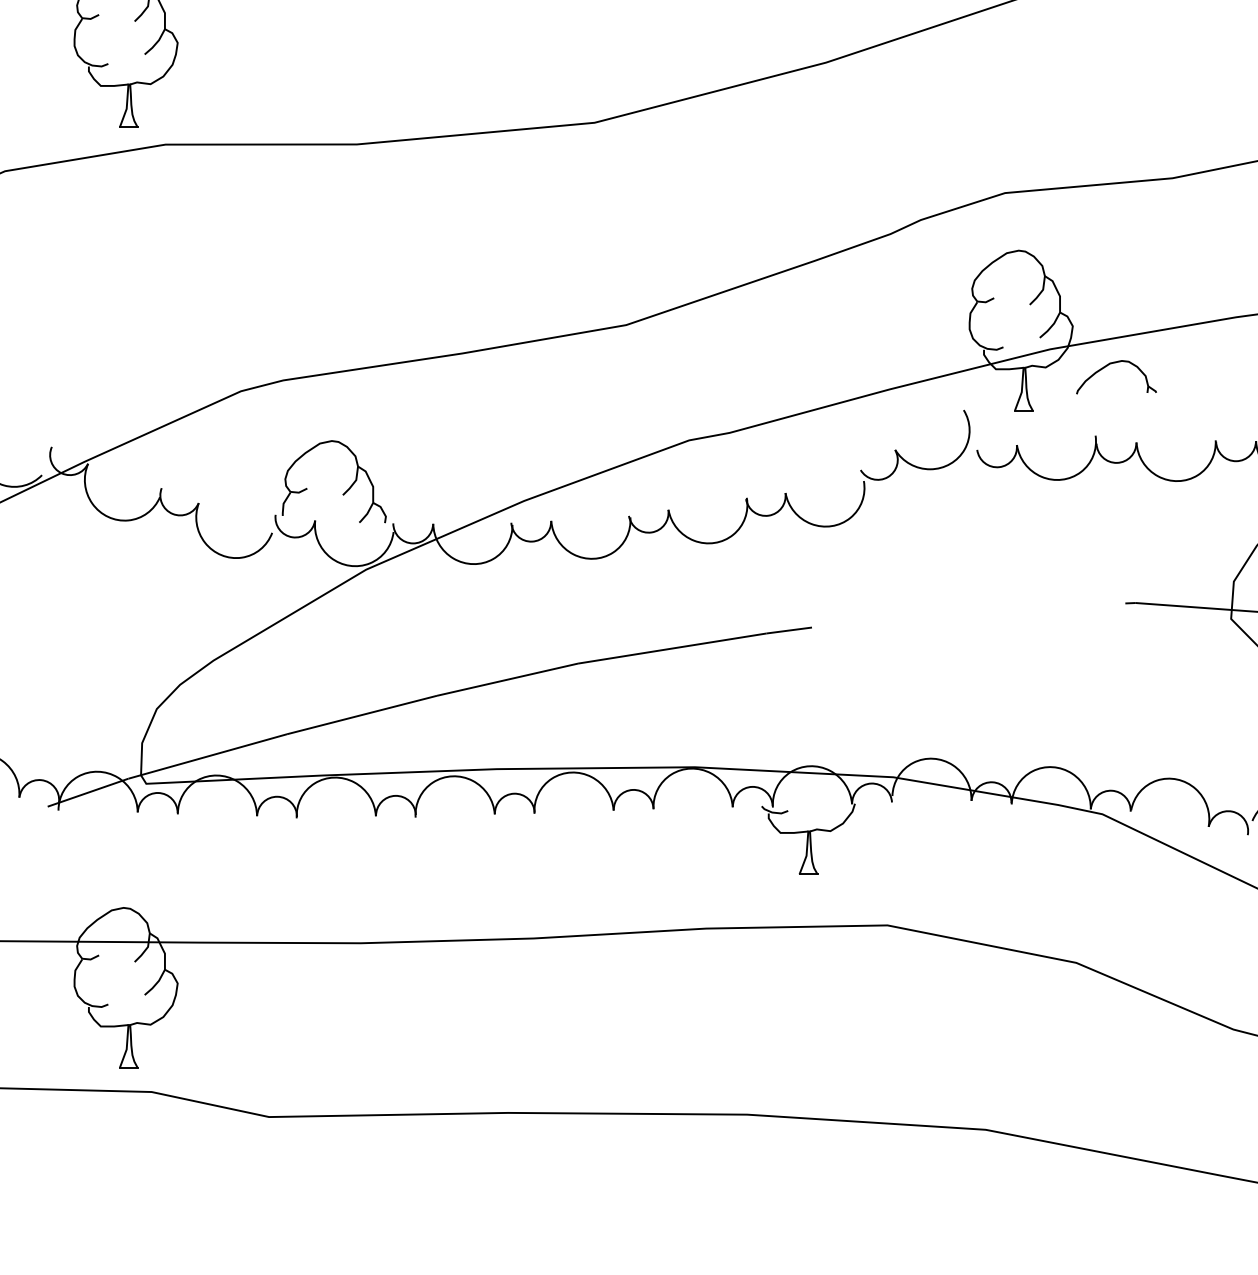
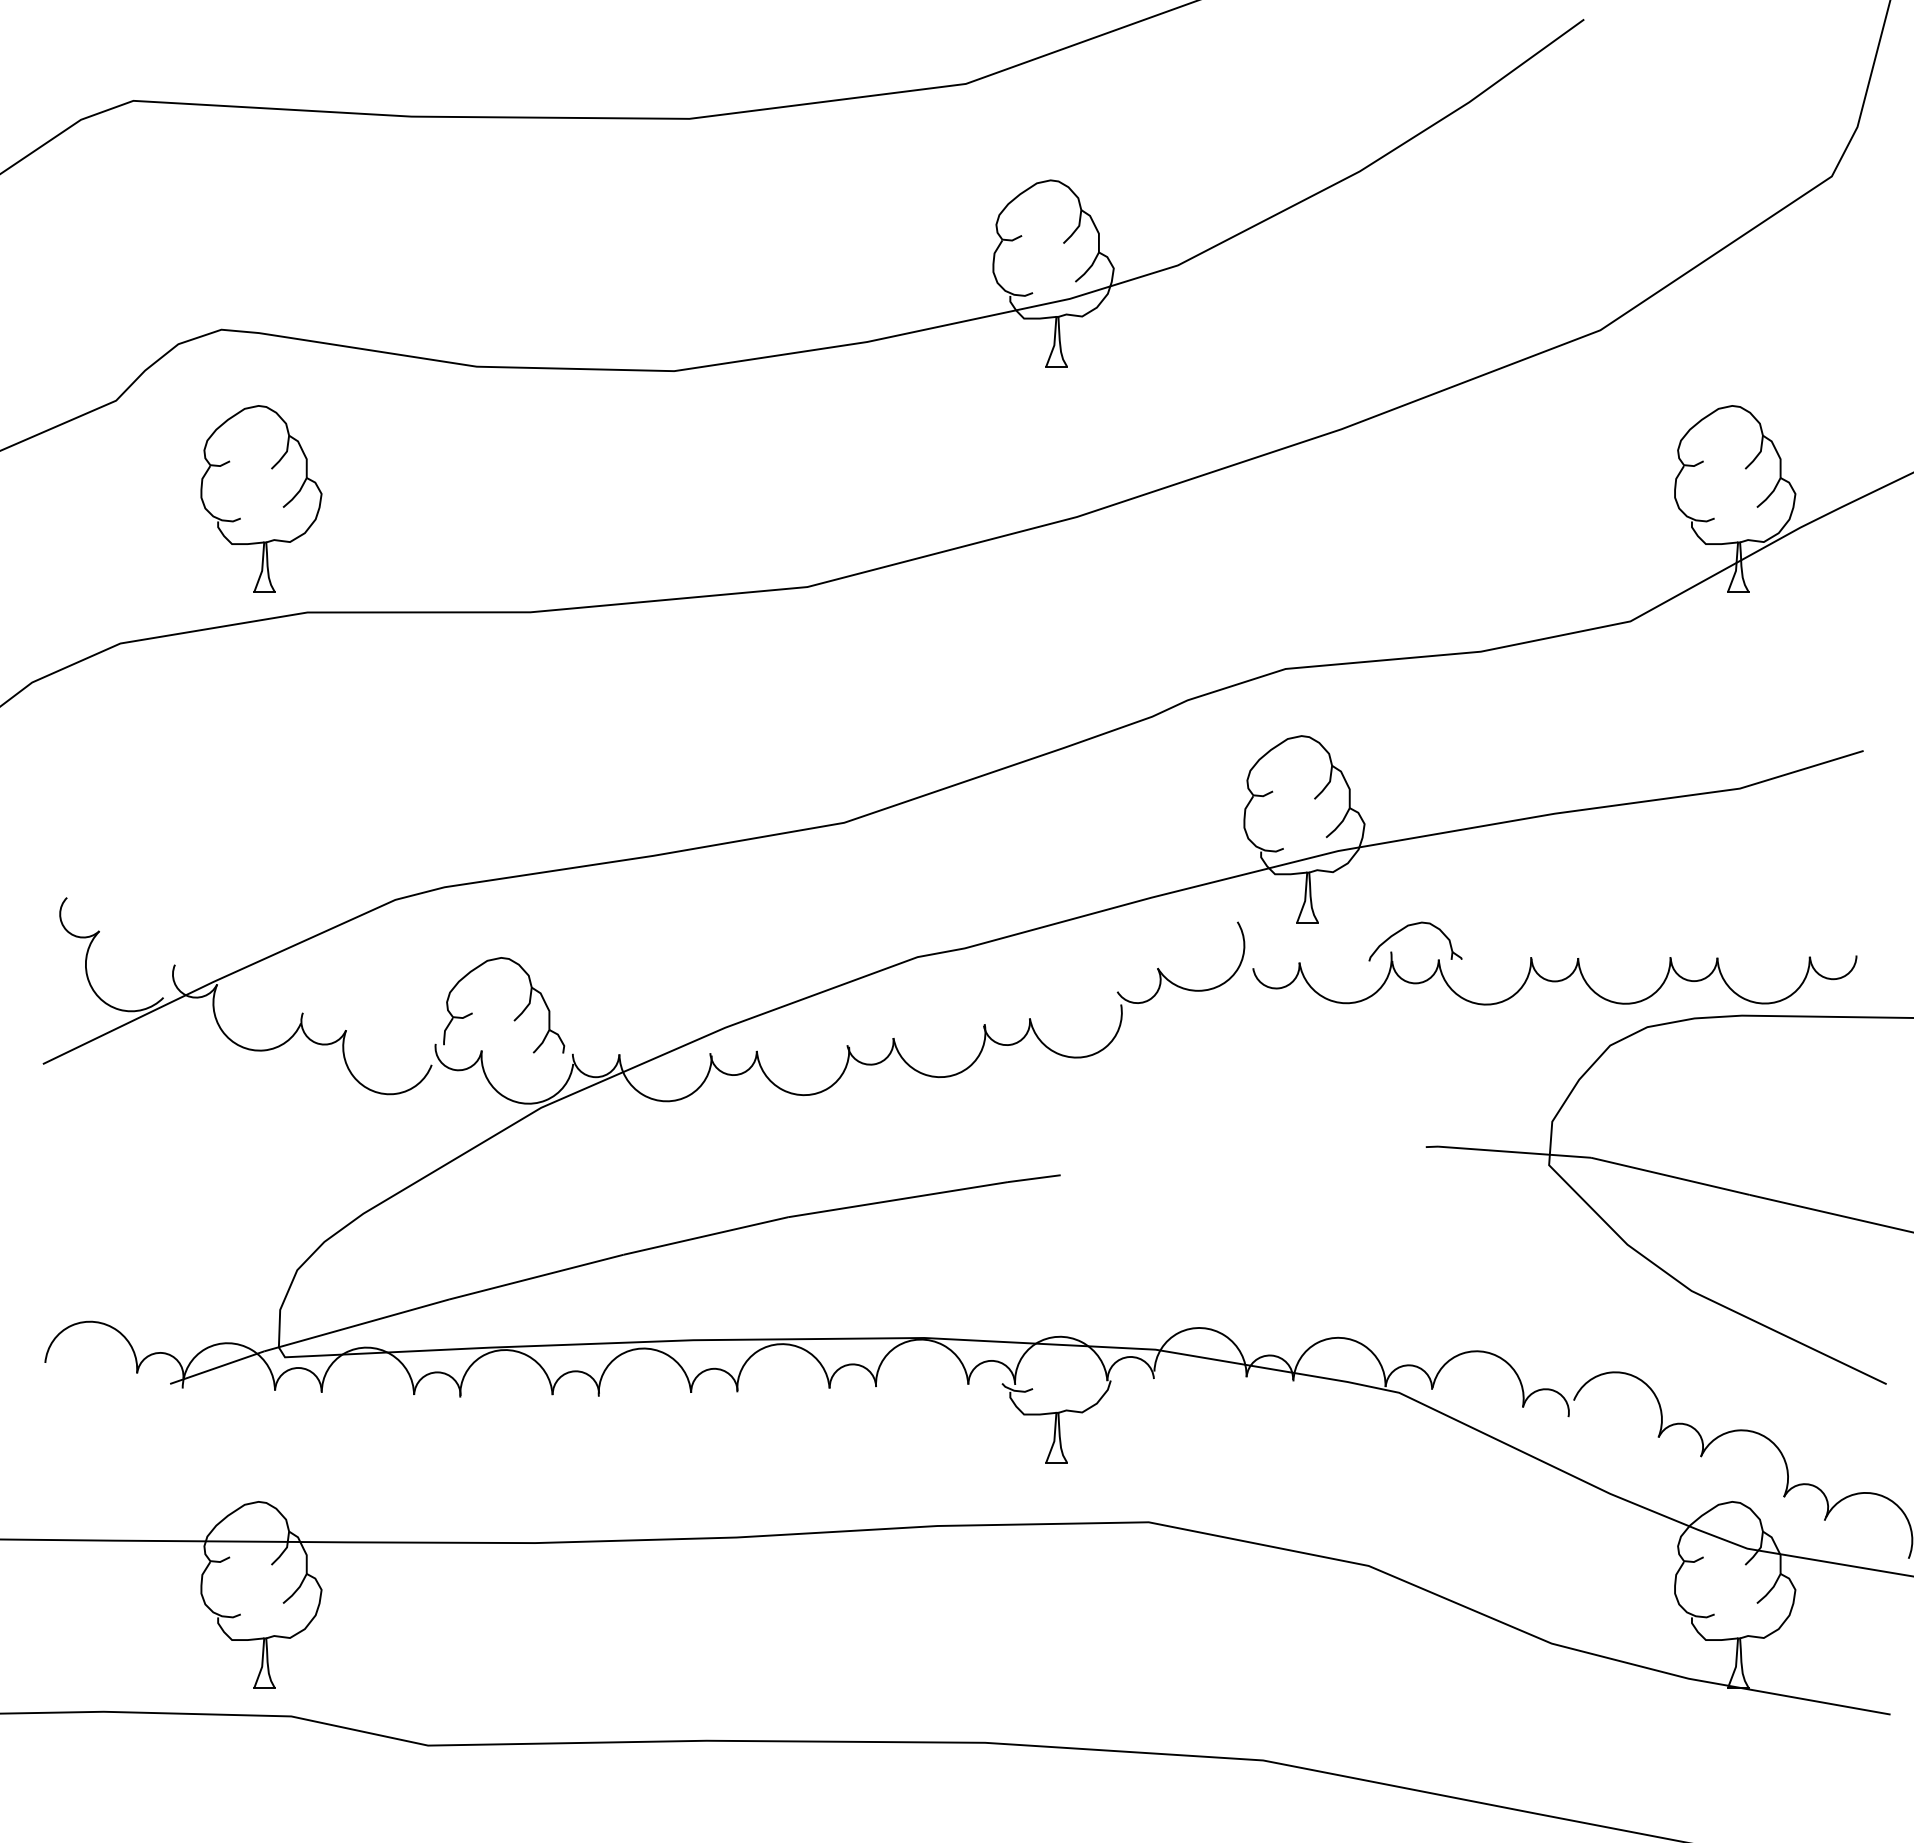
part: (1115, 363) -> (1414, 925), moved

